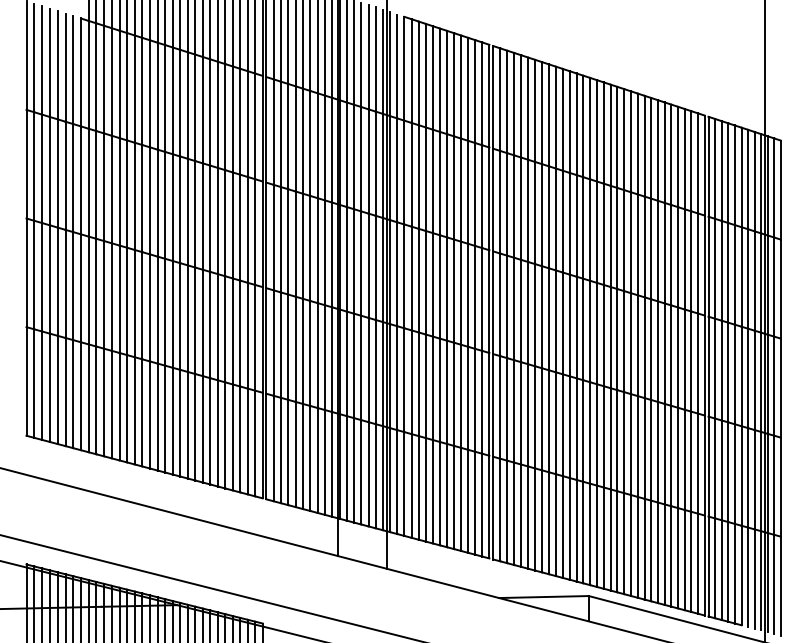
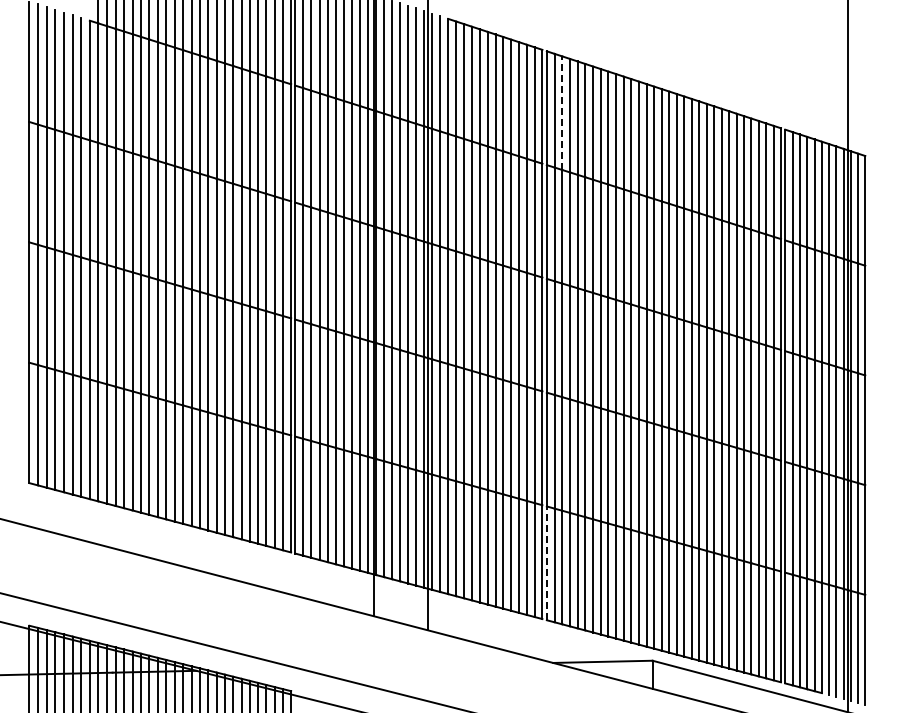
line: (507, 102) -> (562, 113), solid -> dashed
line: (493, 508) -> (546, 563), solid -> dashed

